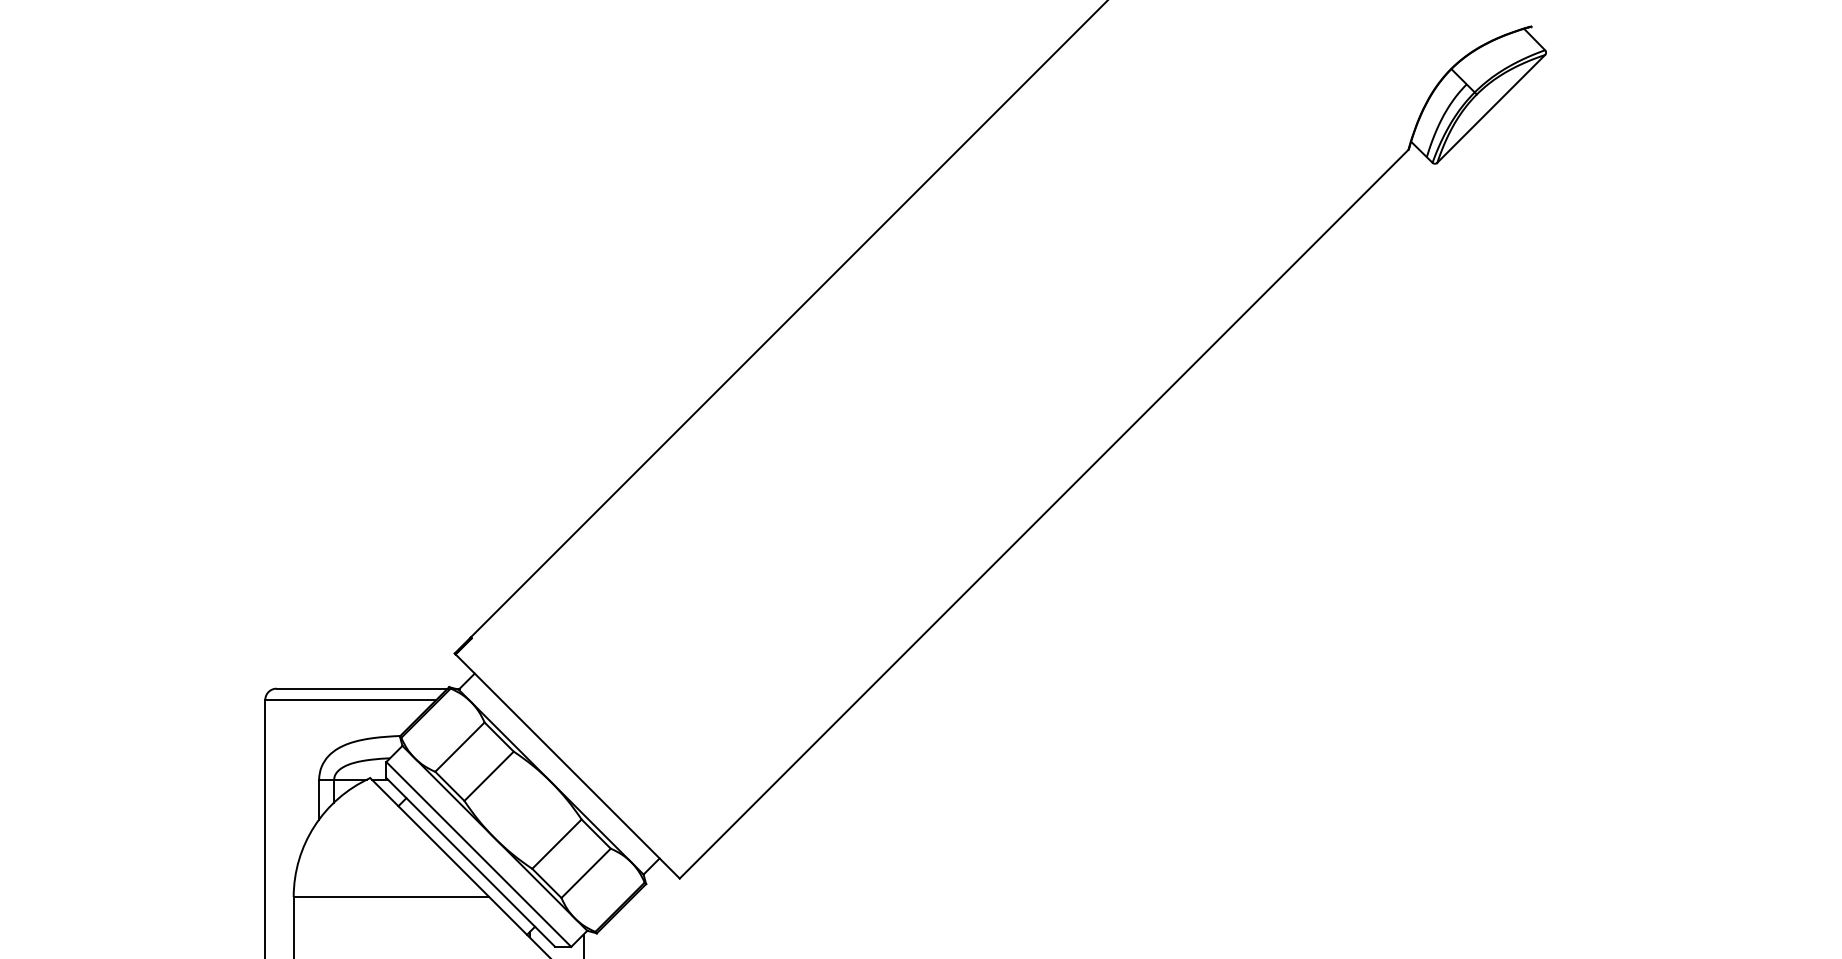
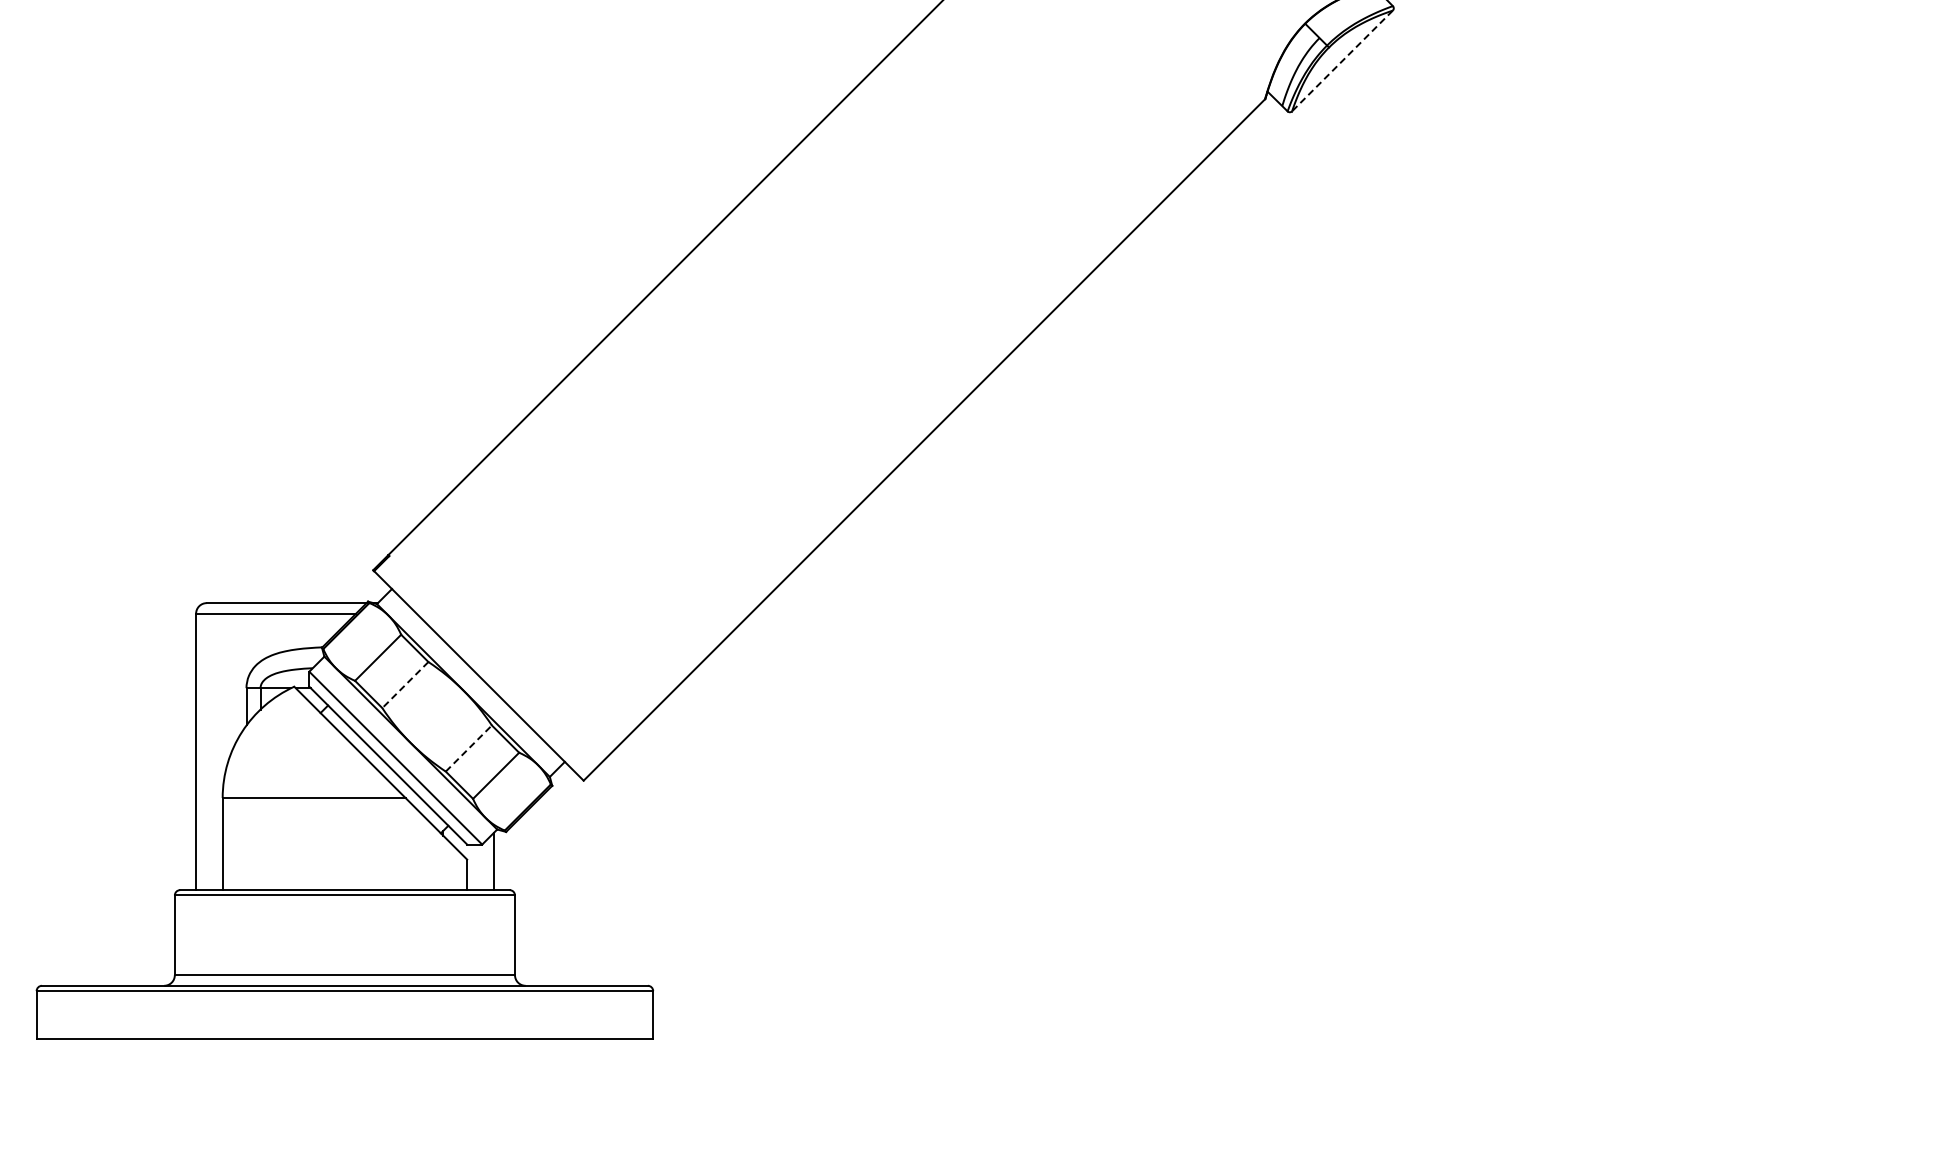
line: (1491, 109) -> (1342, 61), solid -> dashed
line: (489, 776) -> (405, 685), solid -> dashed
line: (556, 844) -> (468, 748), solid -> dashed

